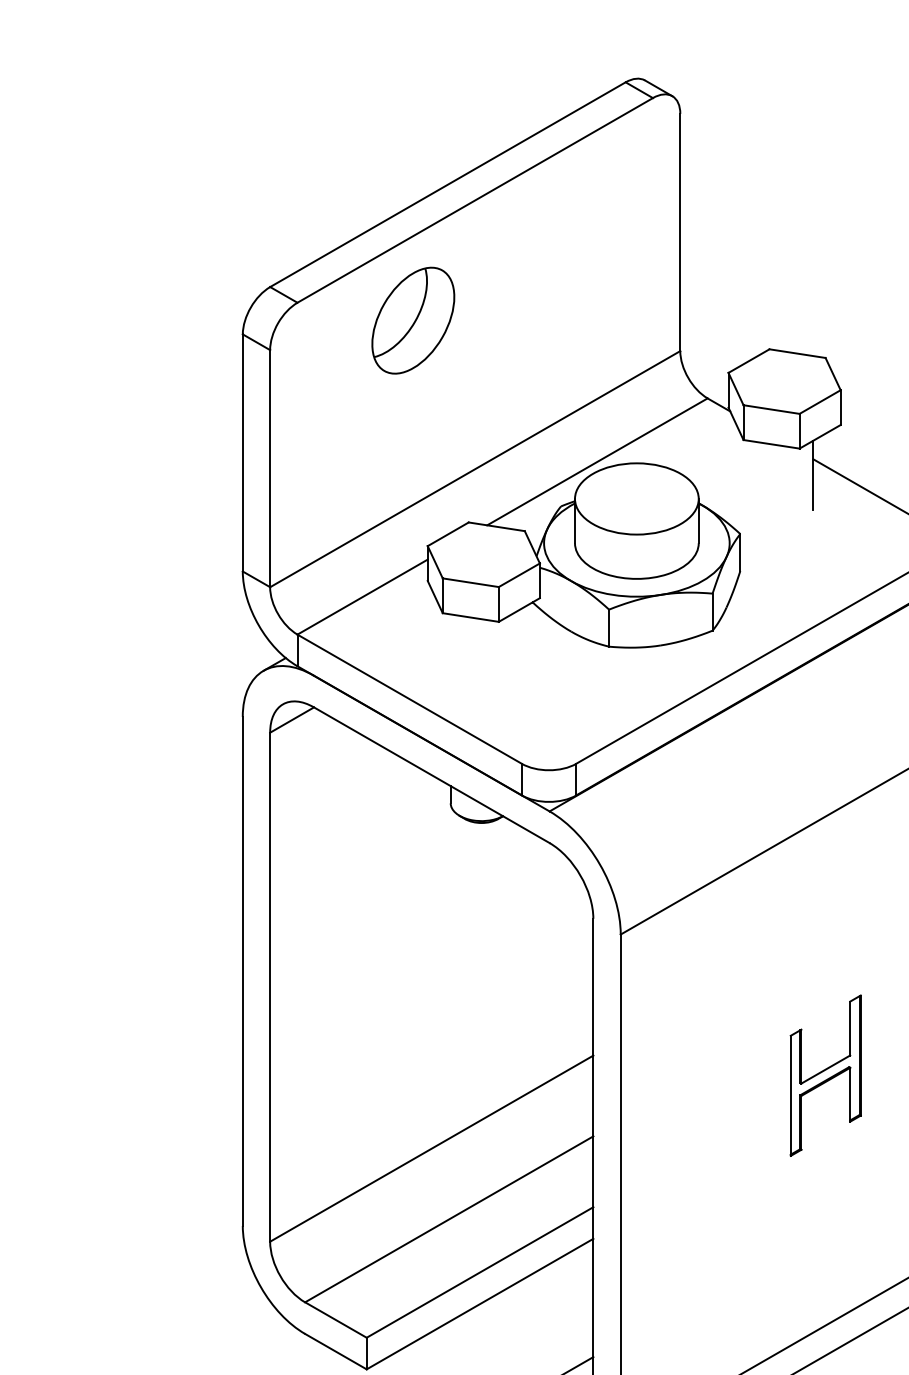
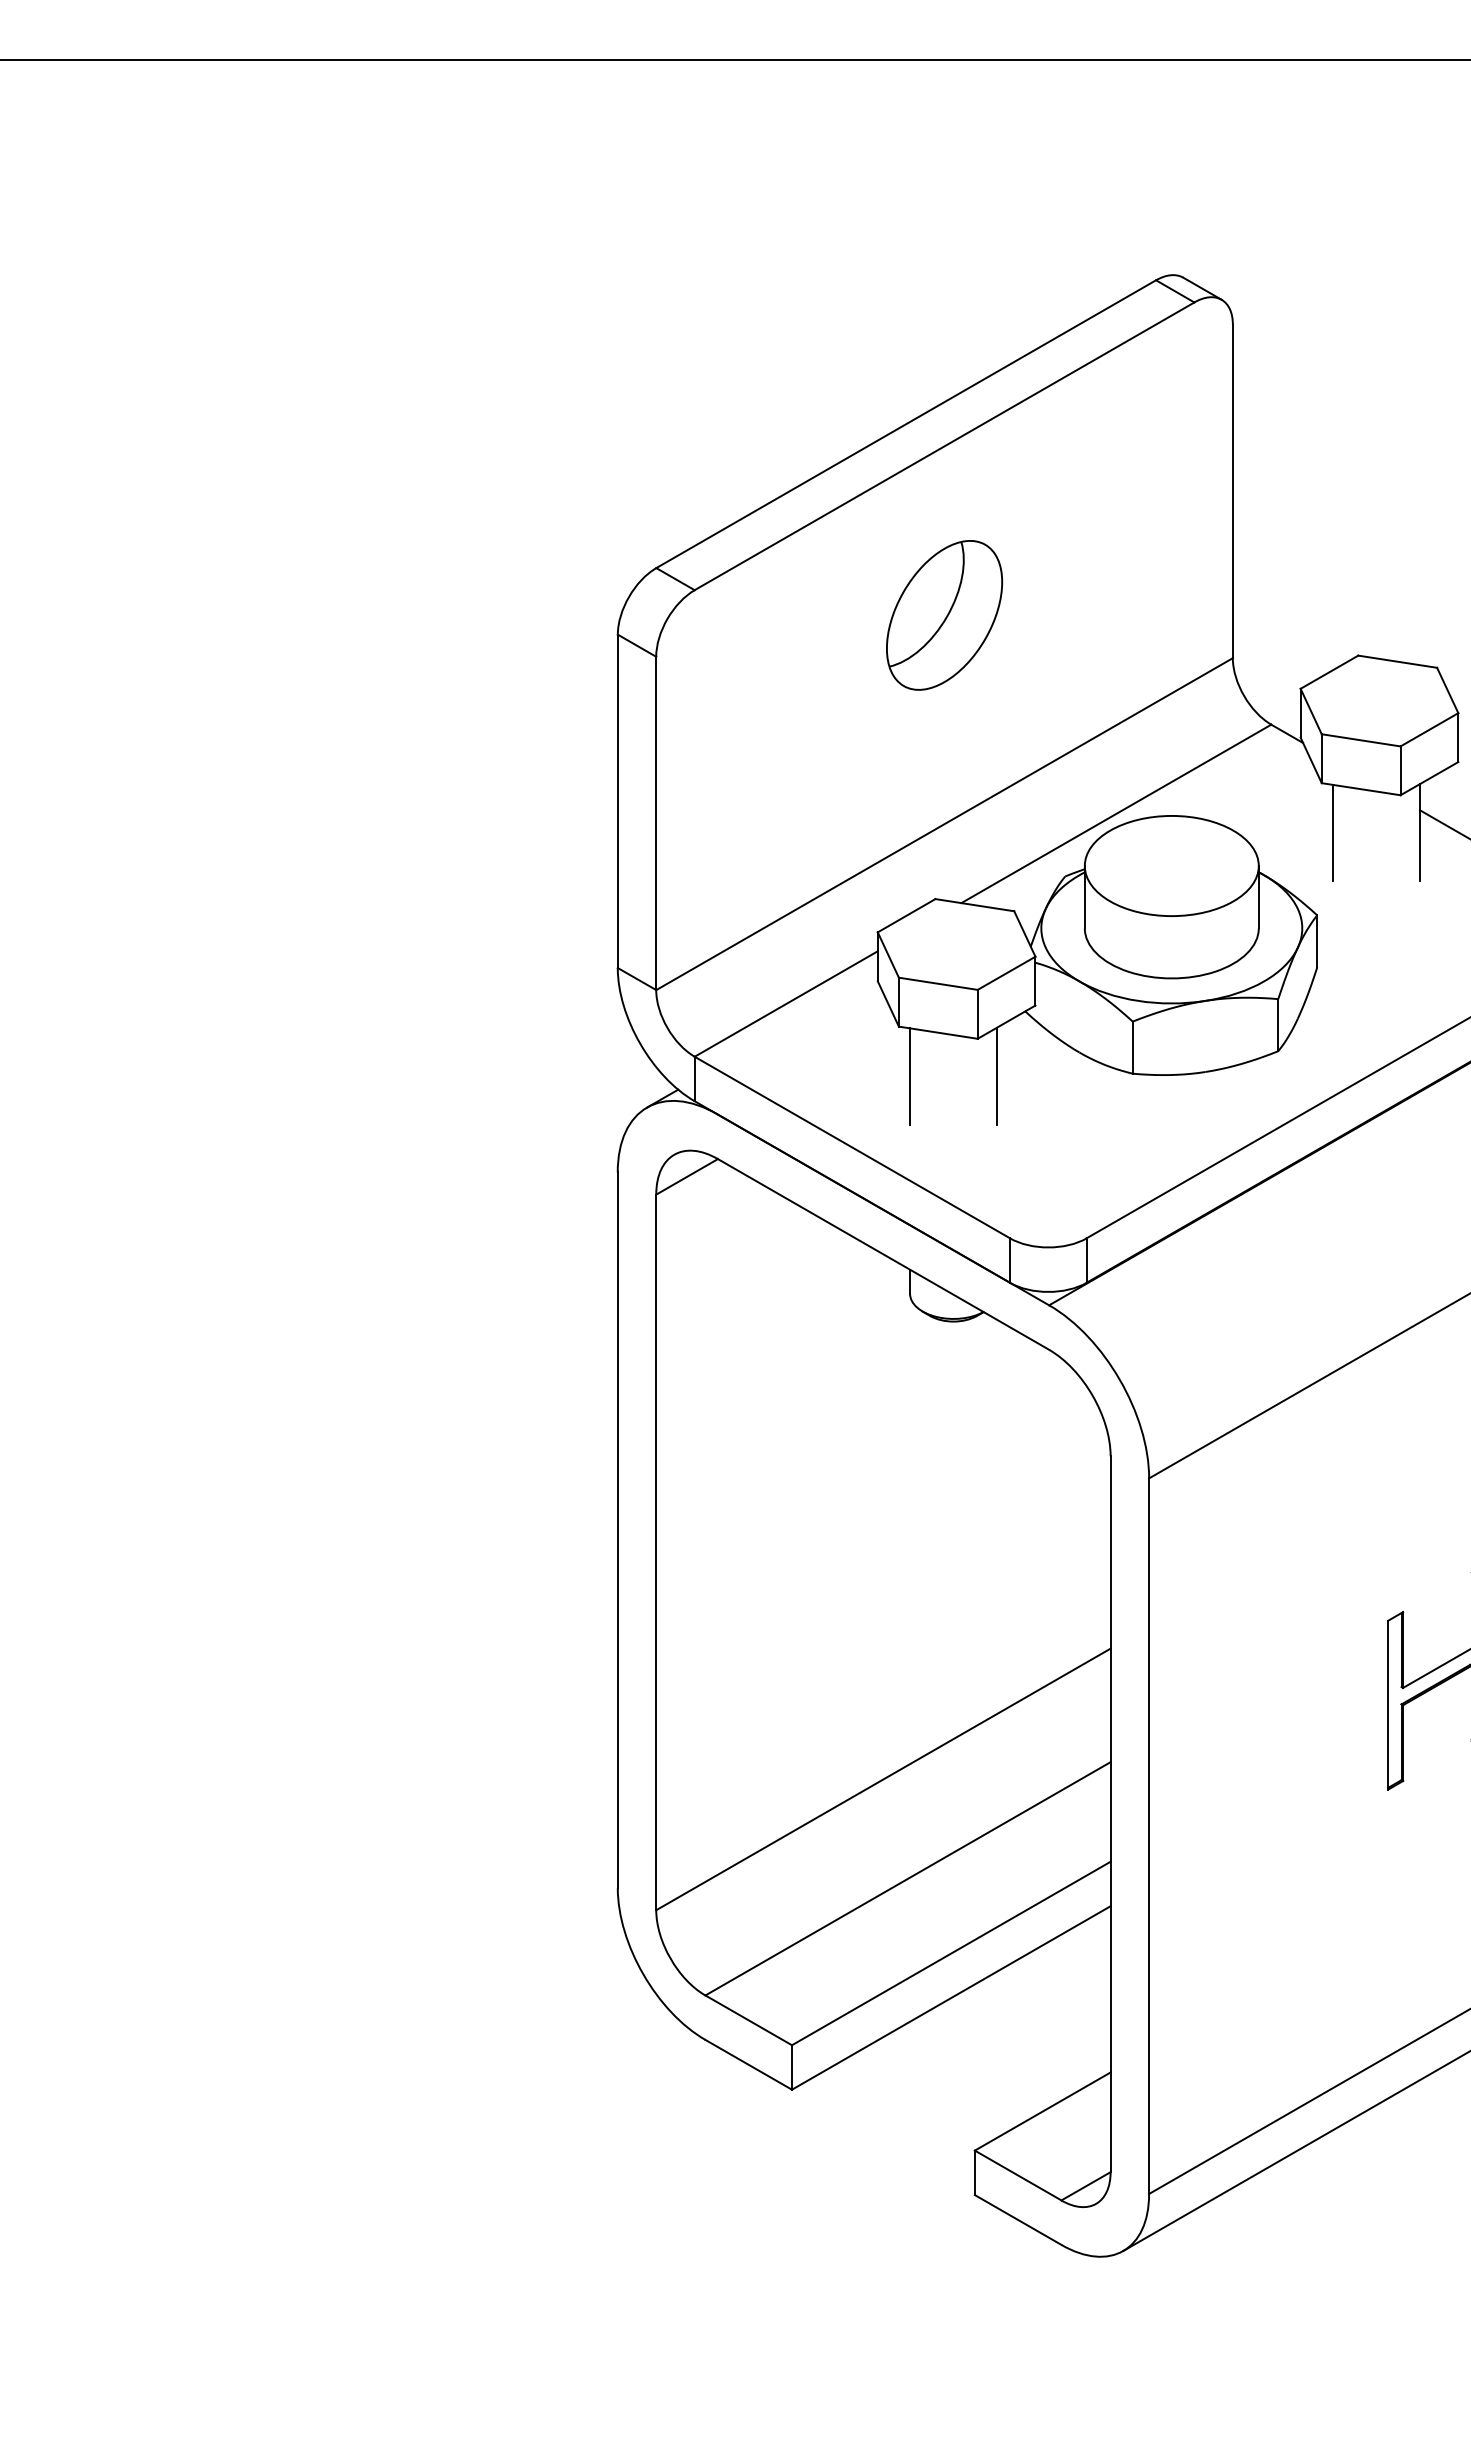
part: (413, 320) -> (944, 615), moved
line: (751, 475) -> (1332, 832), added
line: (451, 648) -> (910, 1076), added
line: (512, 648) -> (997, 1076), added

